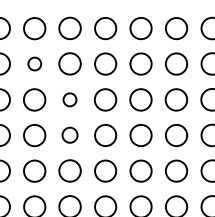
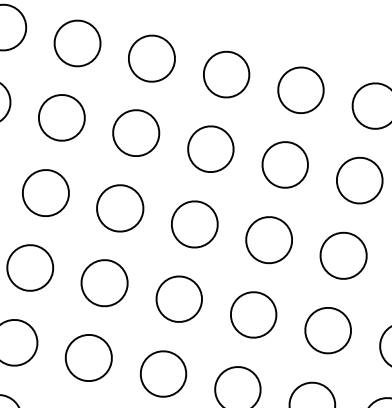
part: (34, 63) -> (61, 116), size x1.67
part: (69, 99) -> (119, 207), size x1.67
part: (69, 134) -> (103, 281), size x1.43

